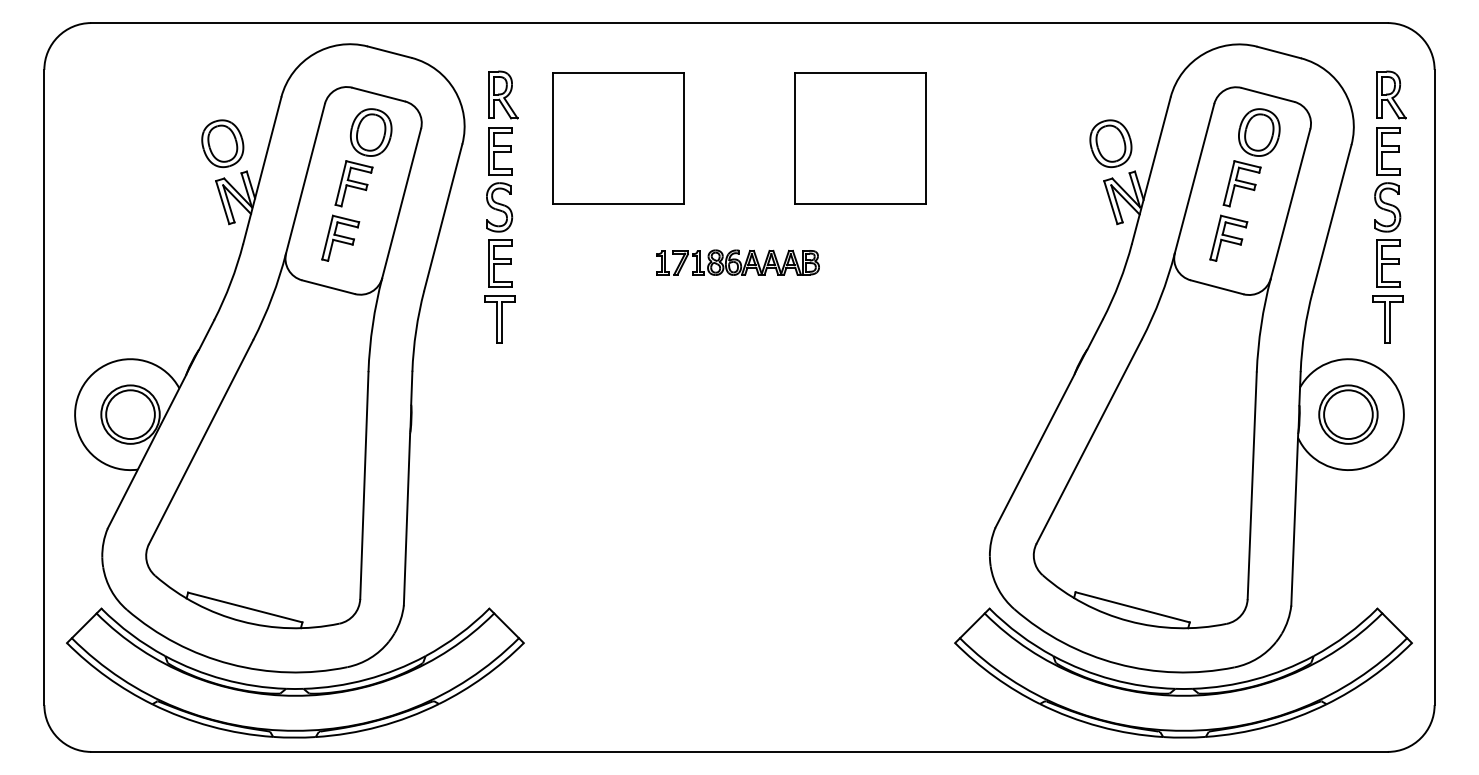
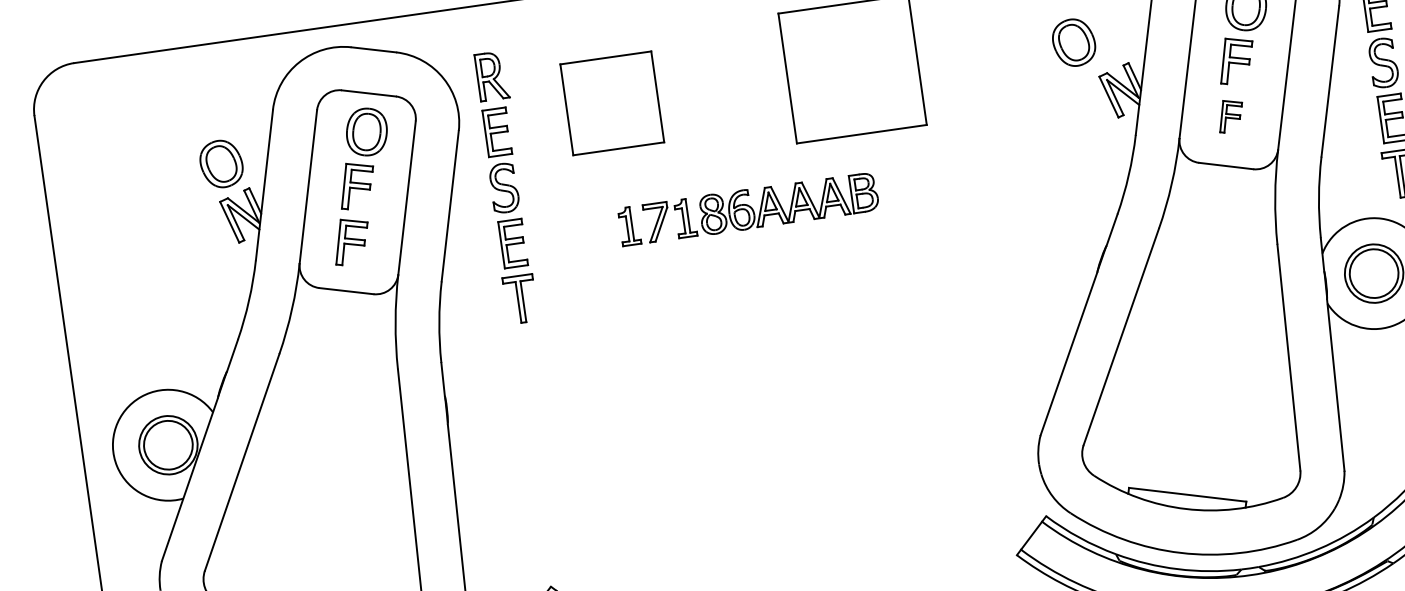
part: (618, 138) -> (612, 103), size x0.7
part: (1110, 143) -> (1073, 42), moved
part: (1228, 237) -> (1230, 115), size x0.7
part: (737, 262) -> (747, 209), size x1.6

